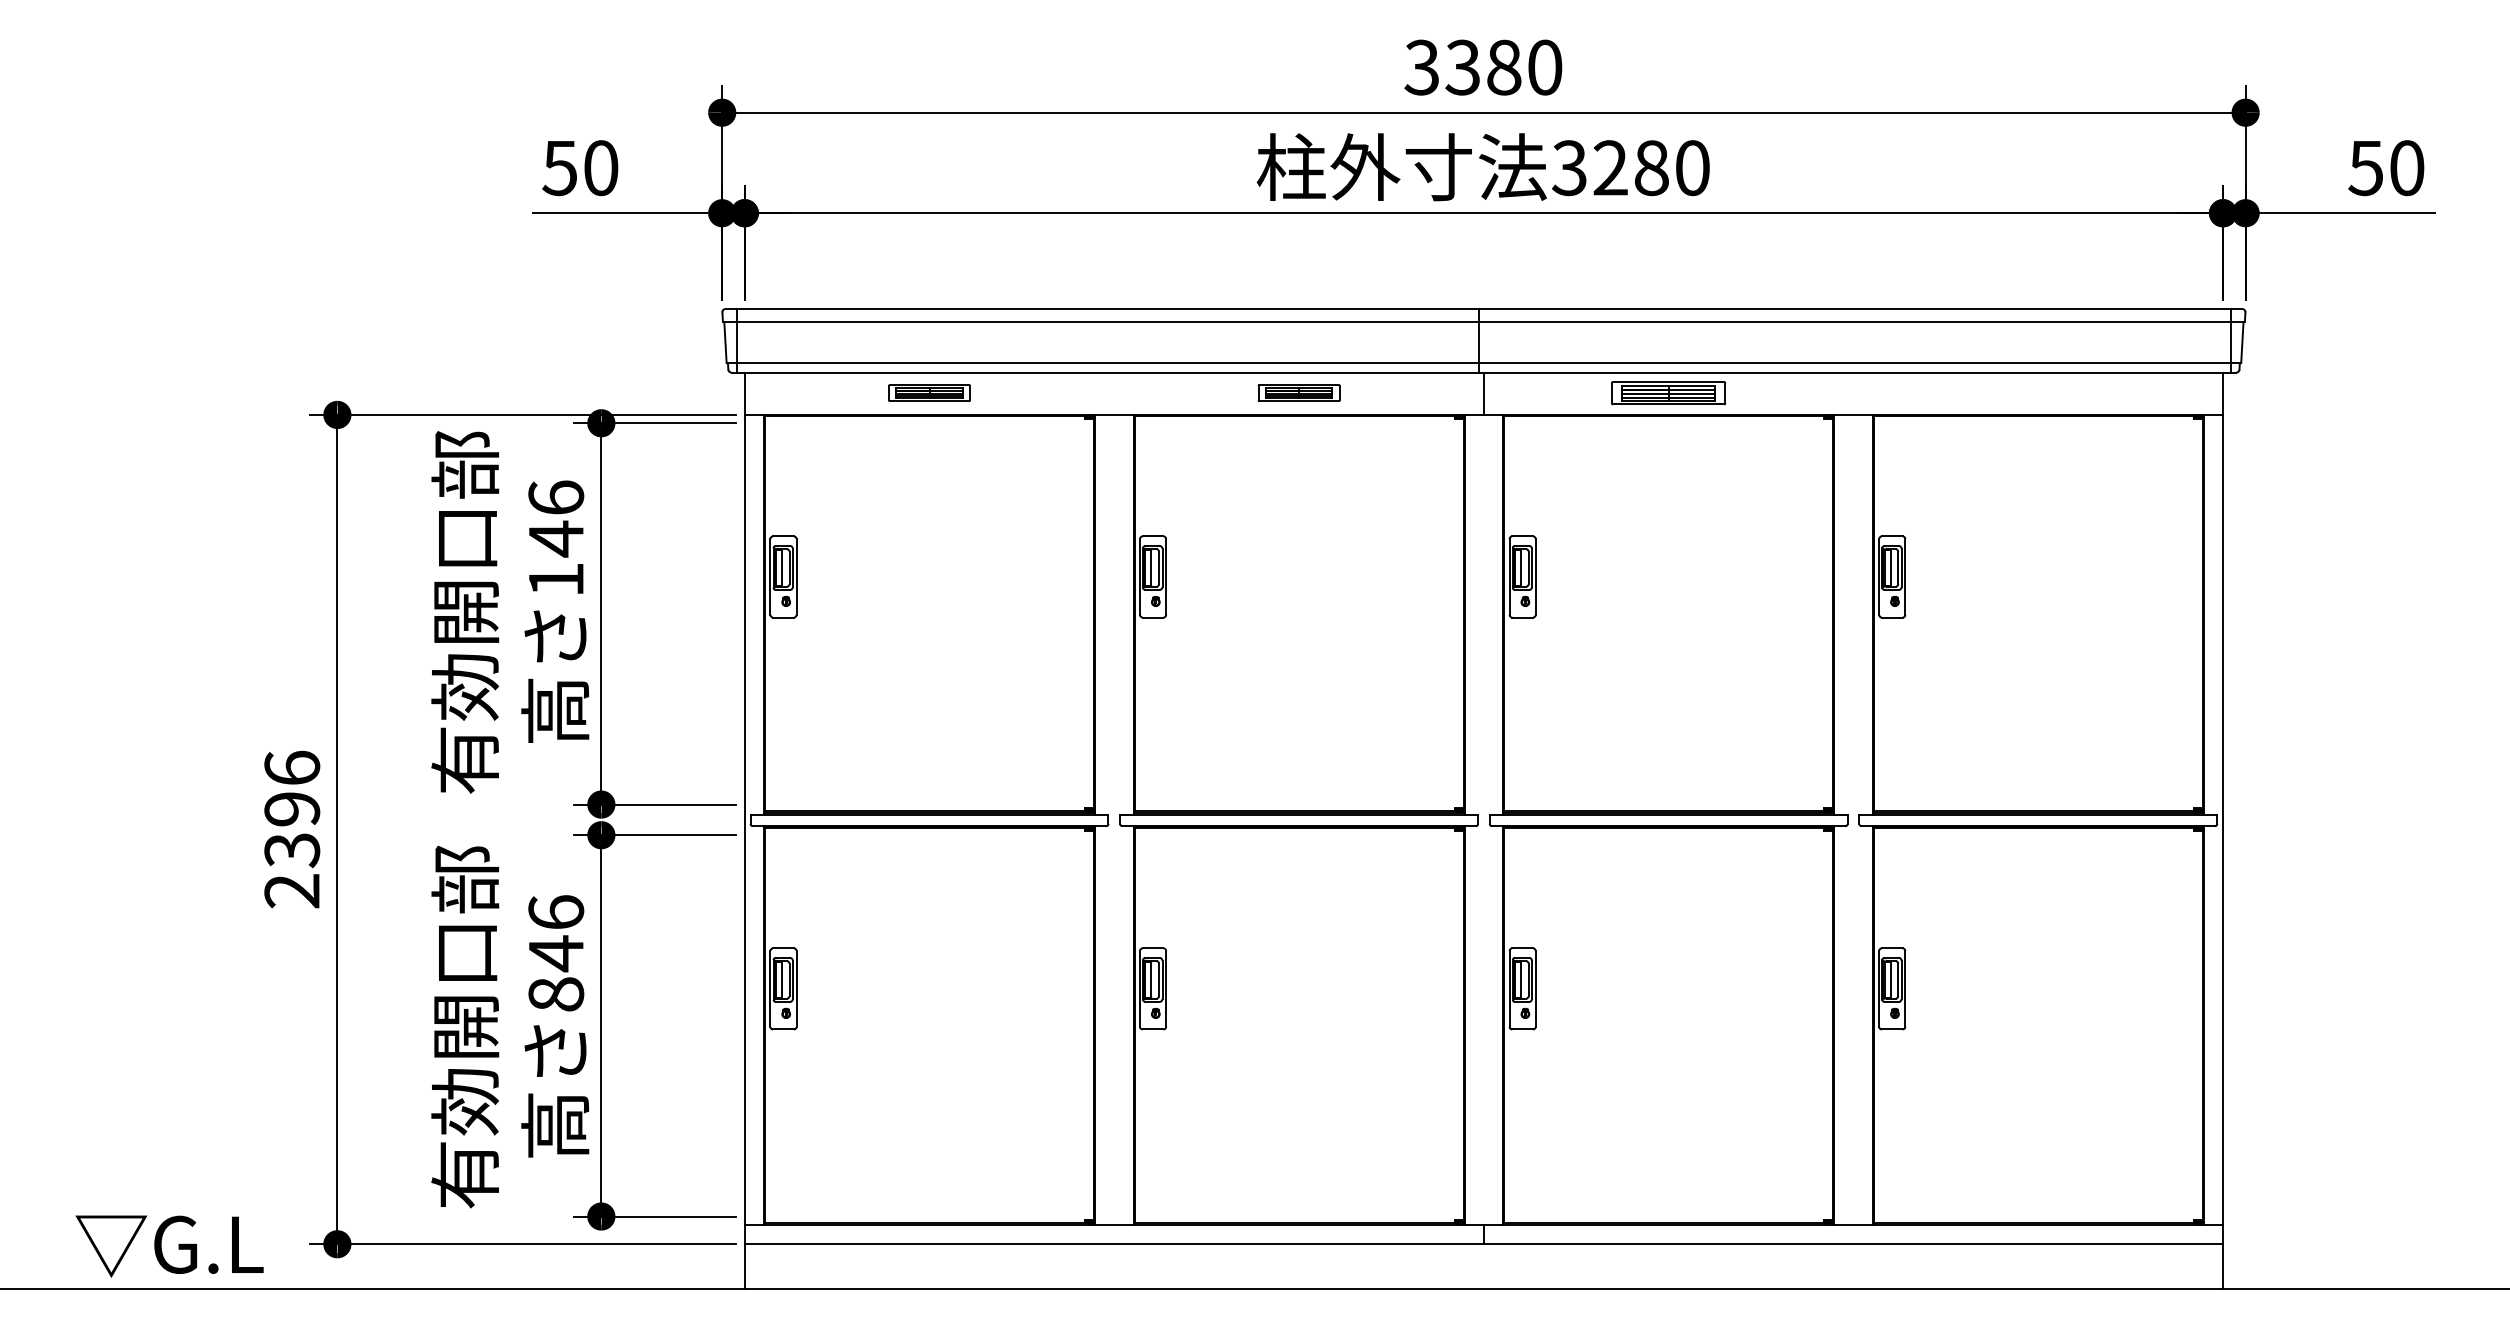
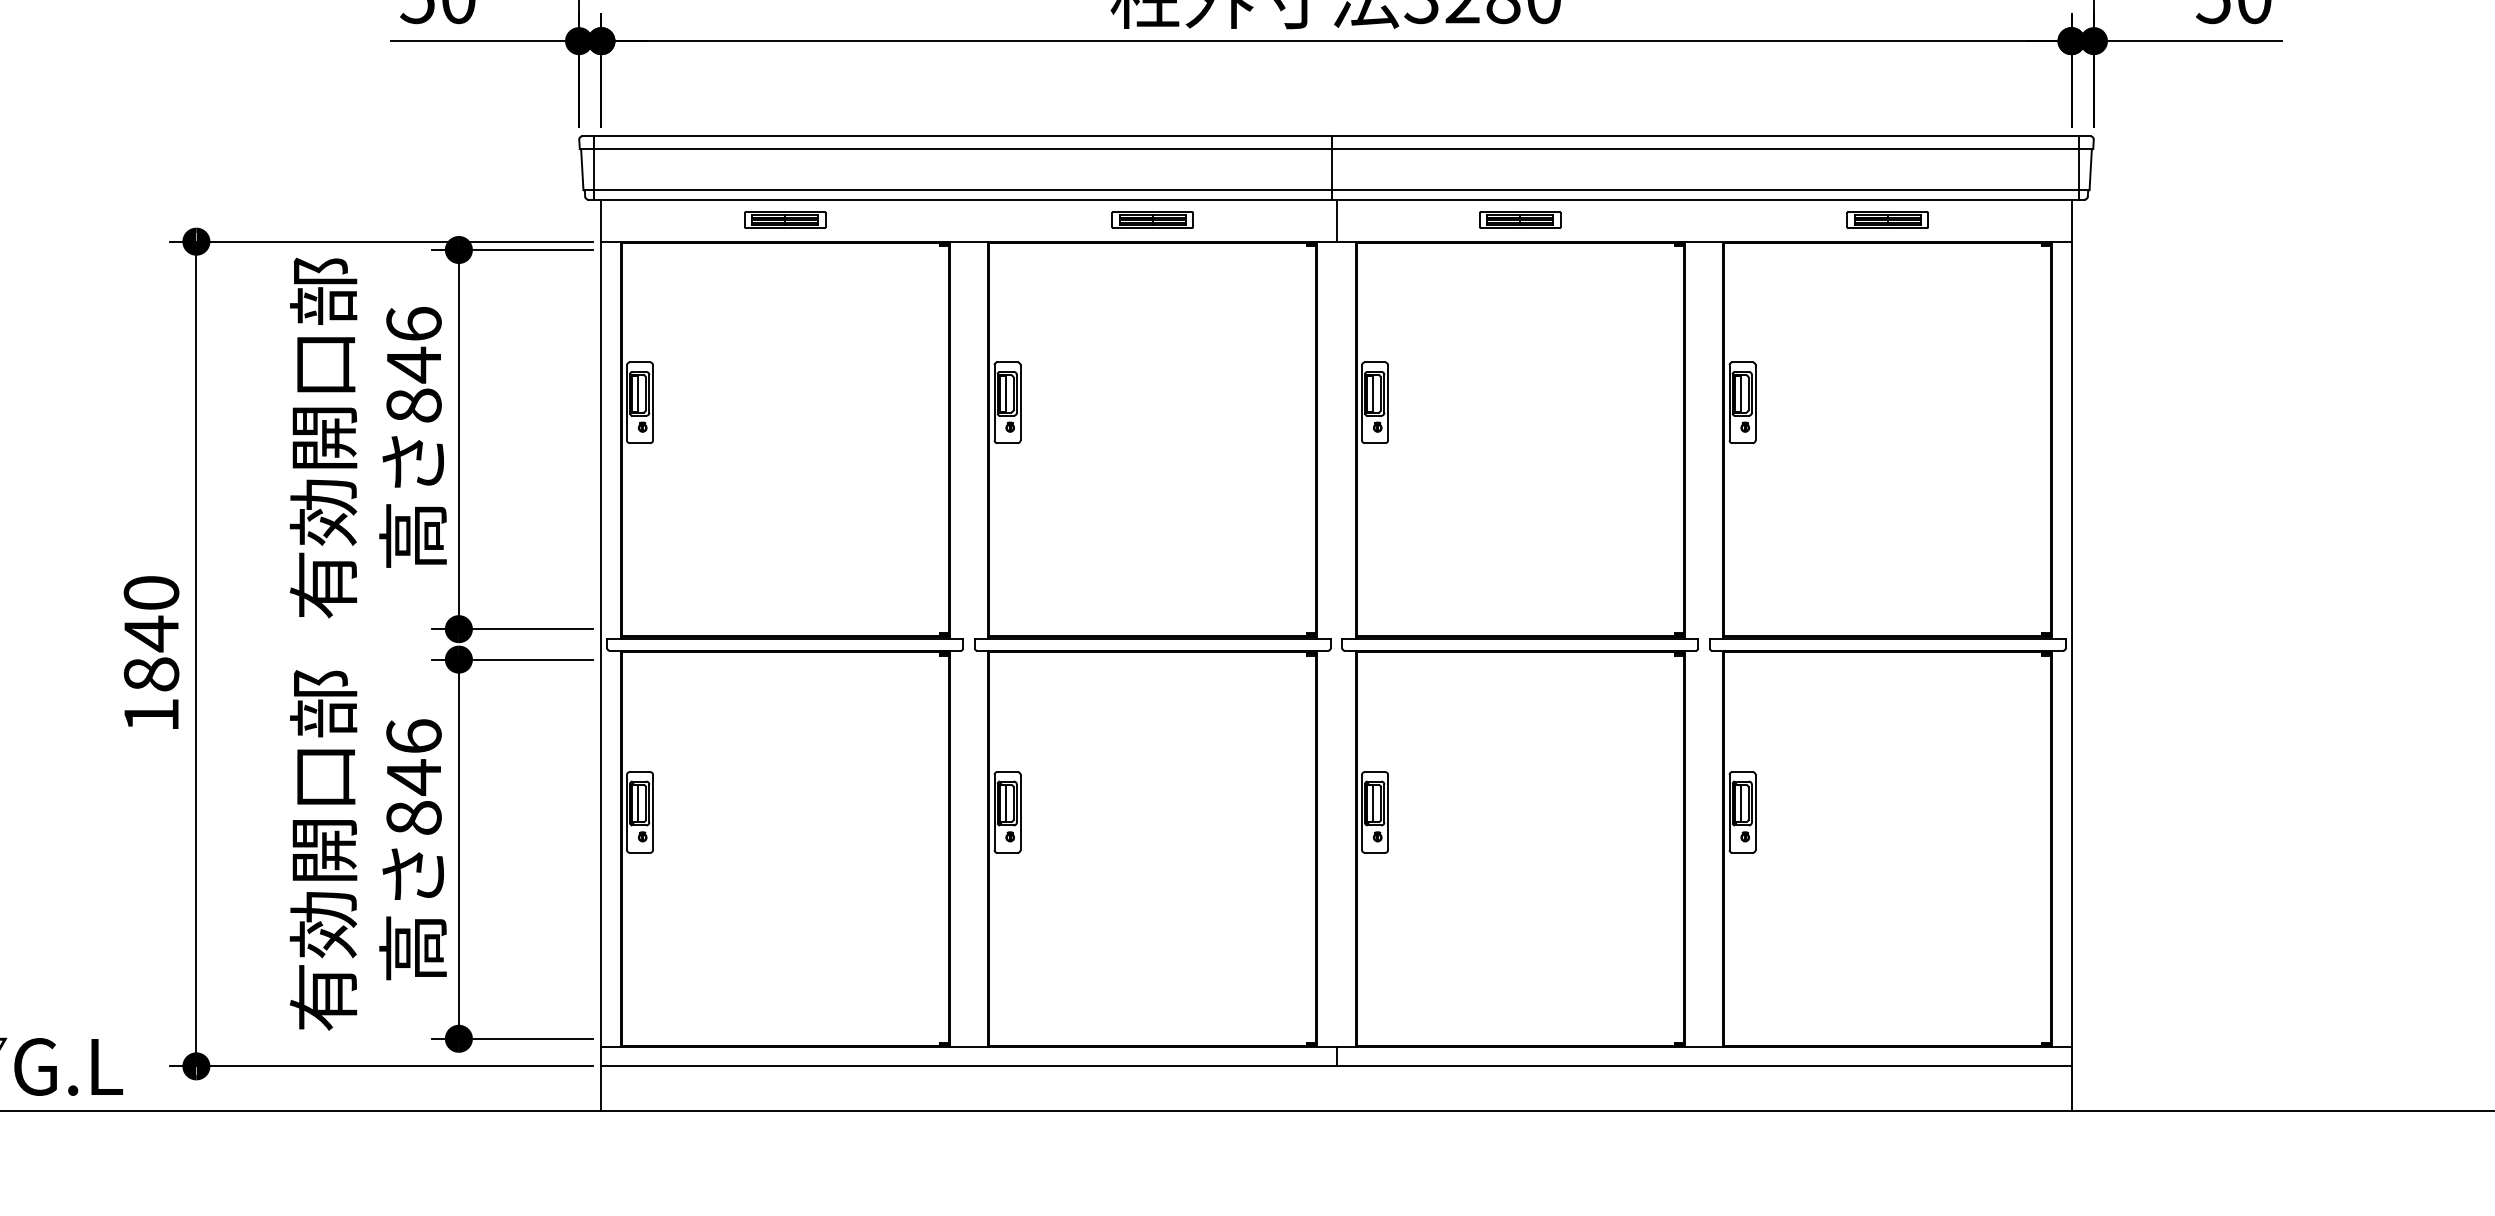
part: (1668, 392) -> (1520, 219), size x0.71
part: (2038, 392) -> (1887, 219), added
text: (556, 579) -> (414, 405), 146 -> 846
text: (292, 829) -> (151, 653), 2396 -> 1840

